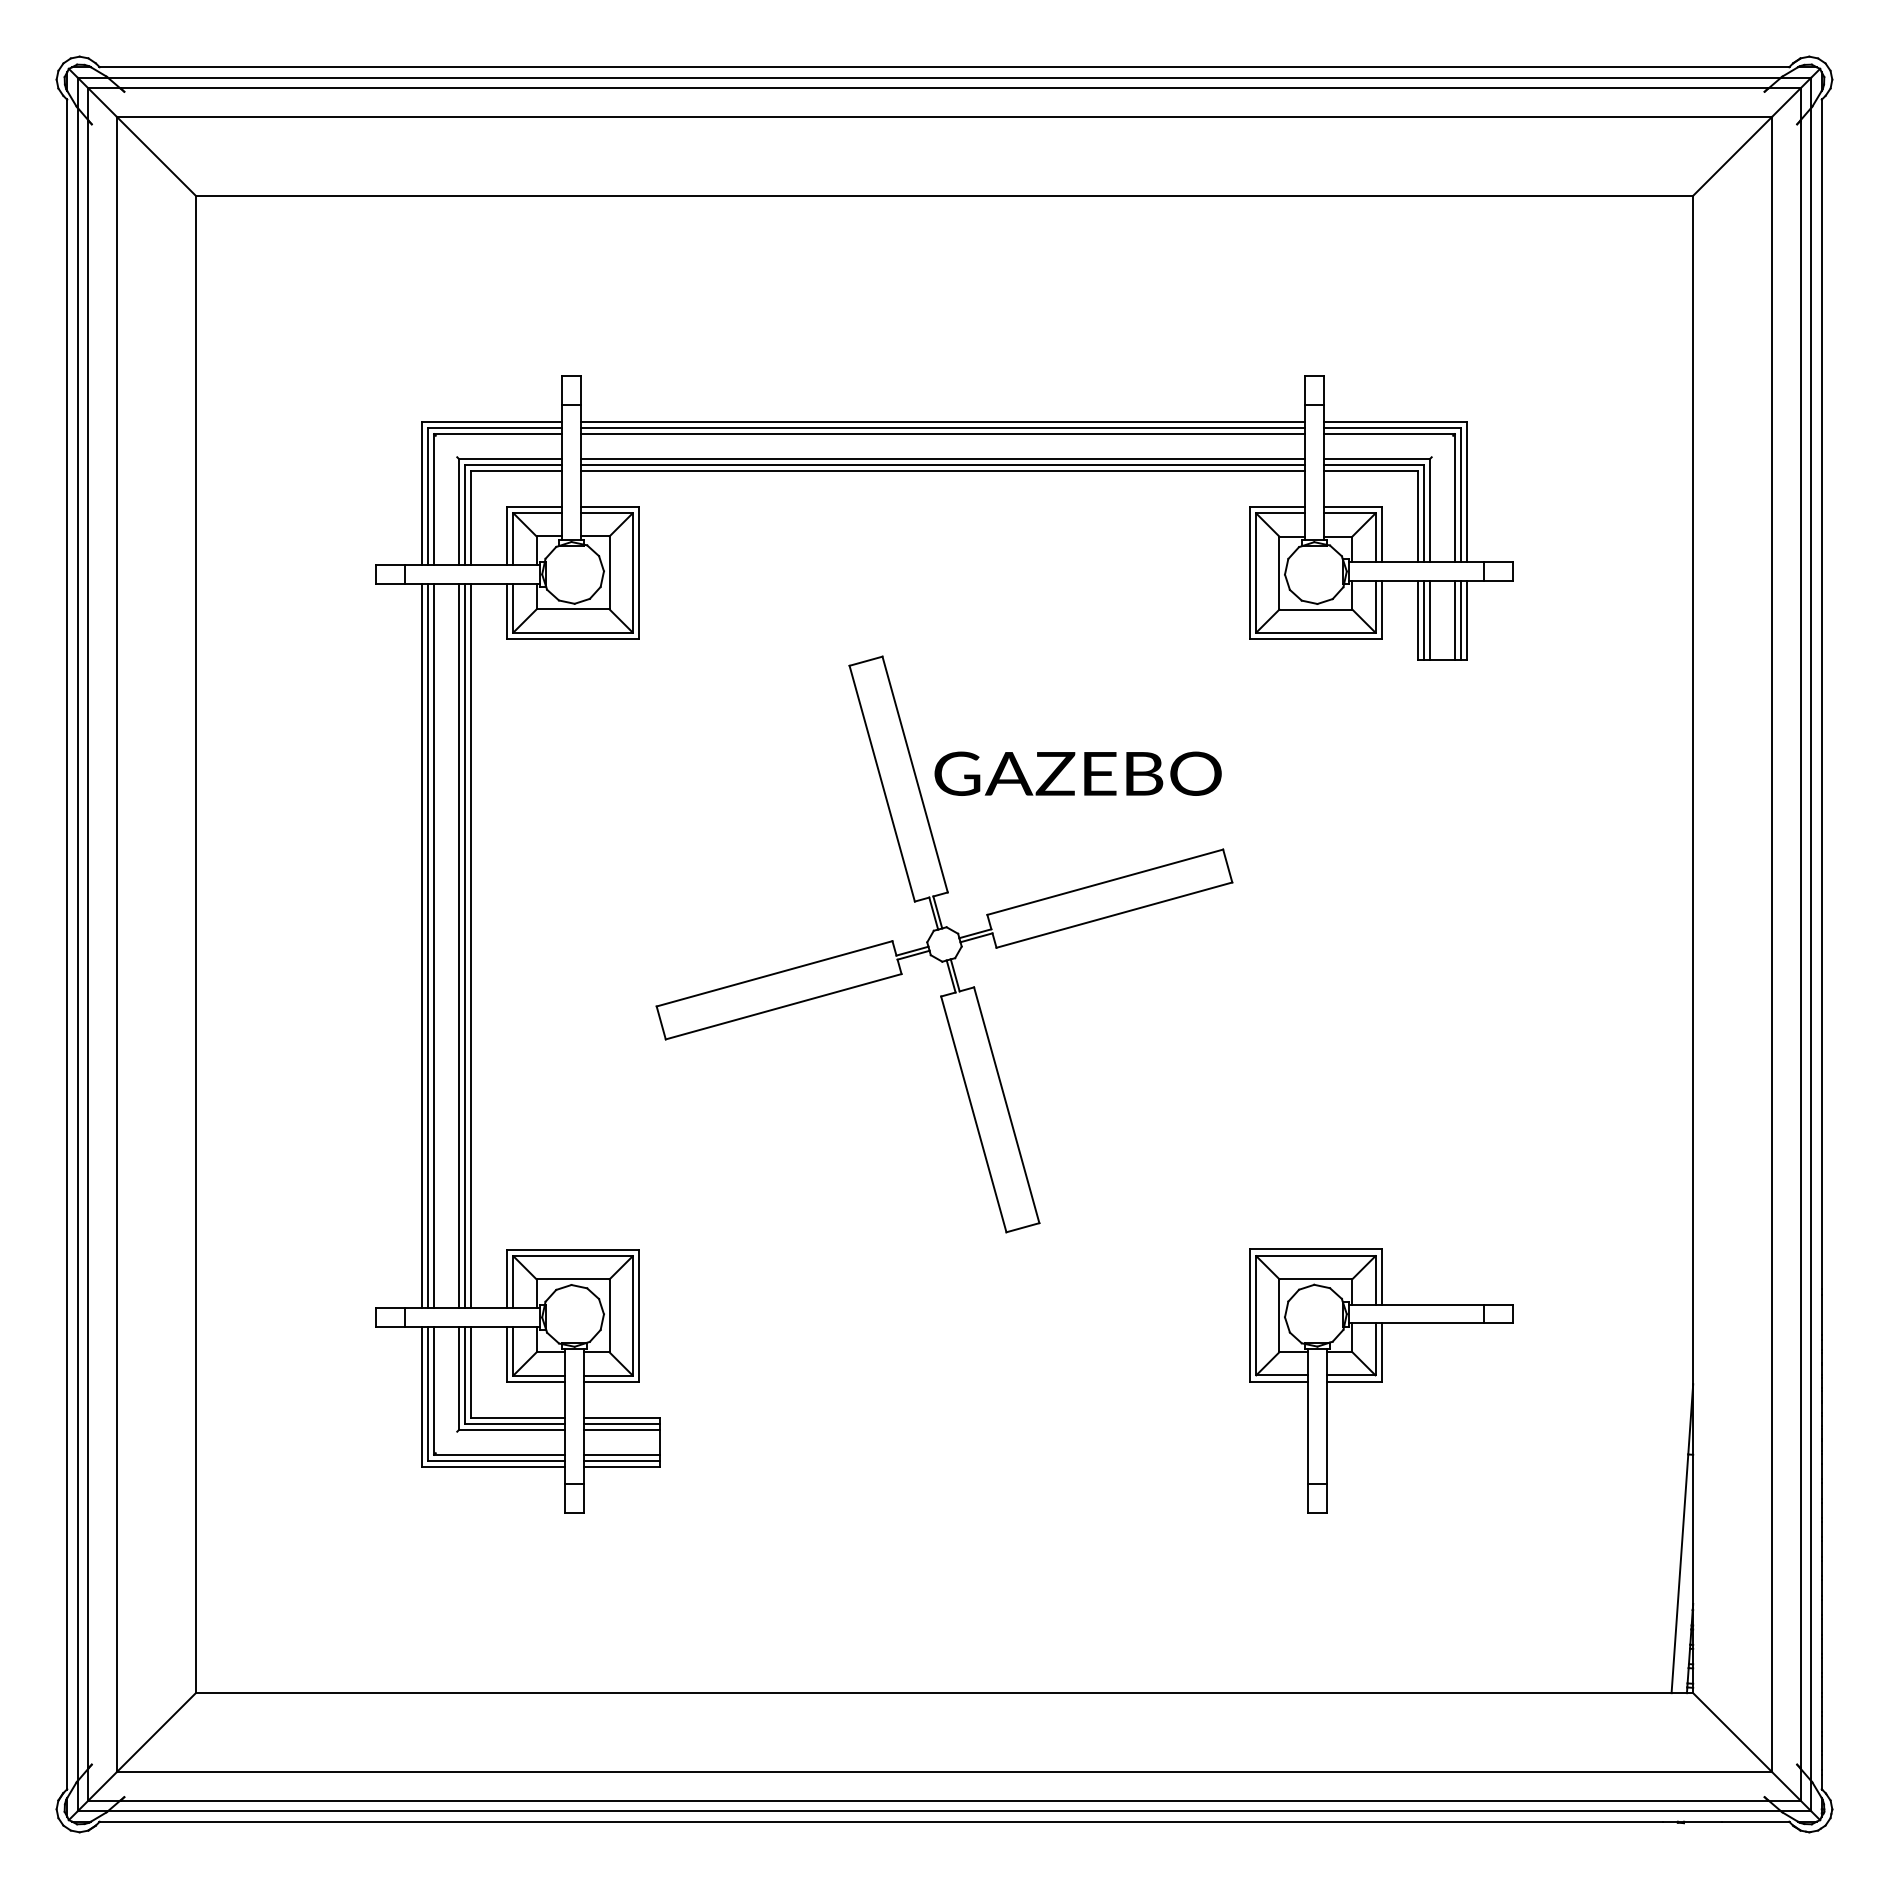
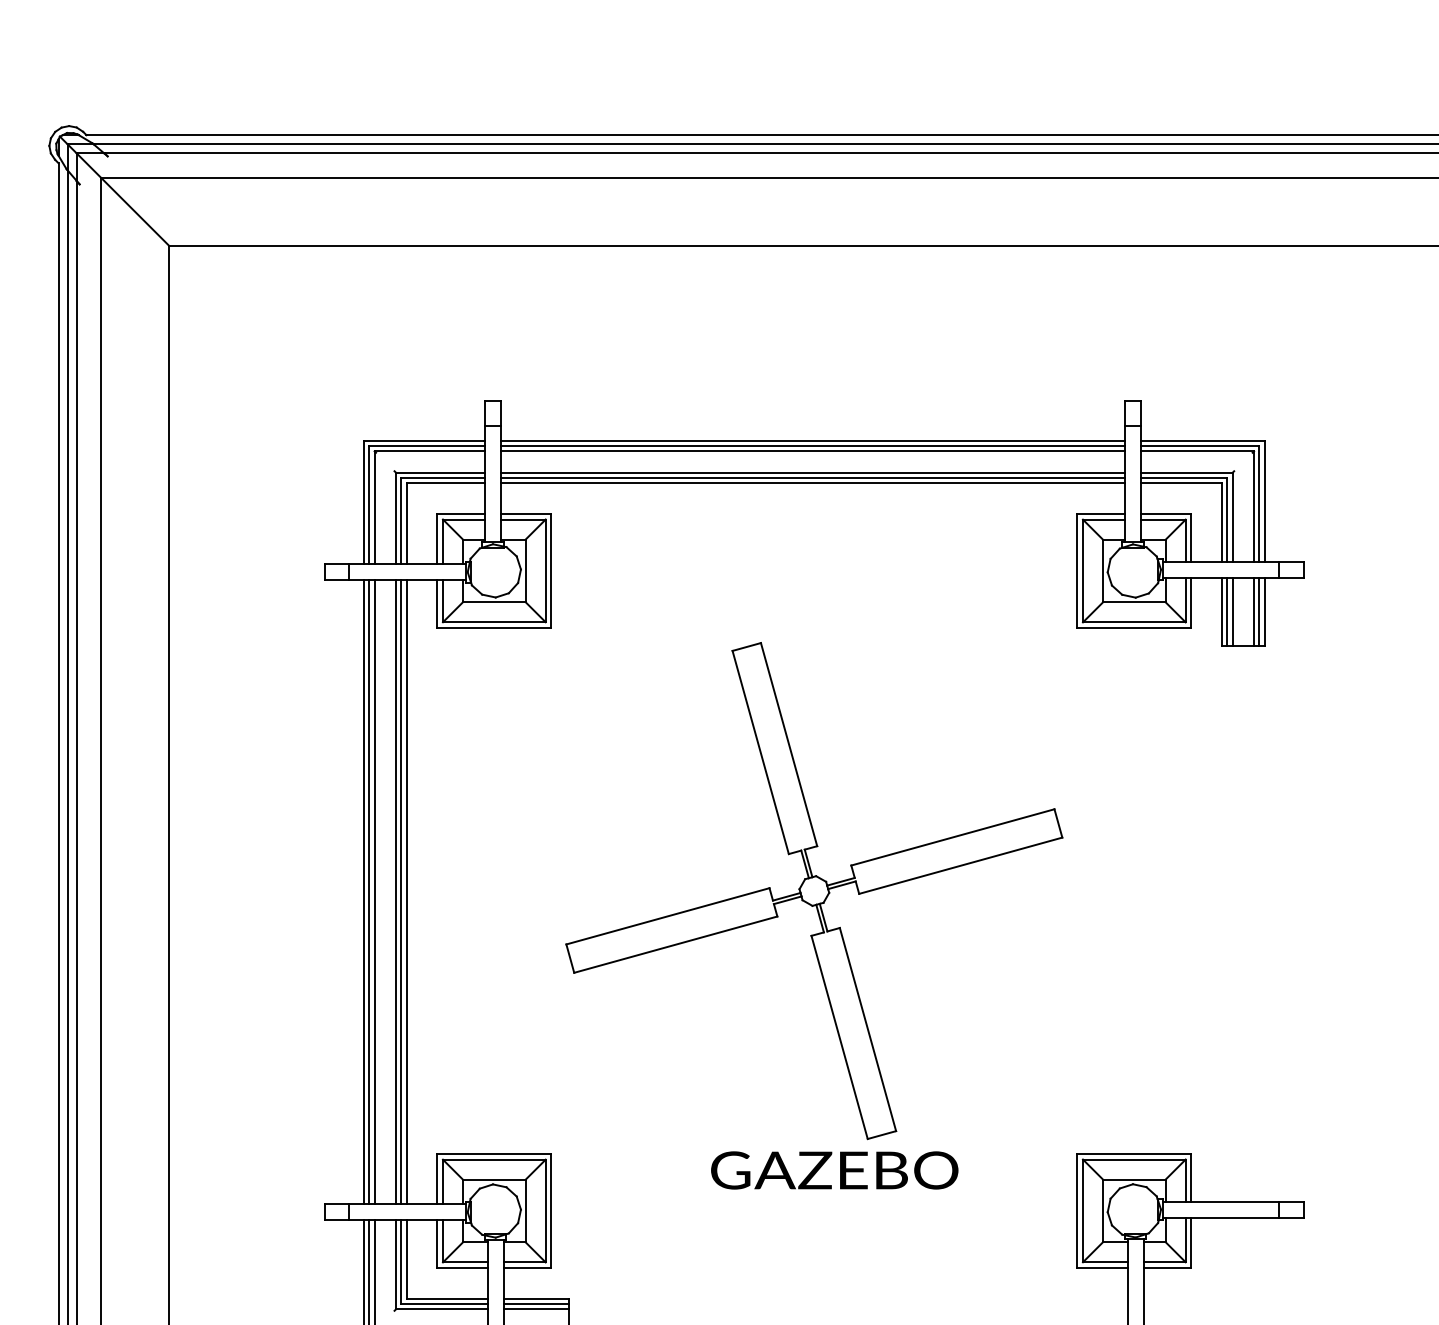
text: (1077, 773) -> (834, 1170), moved

